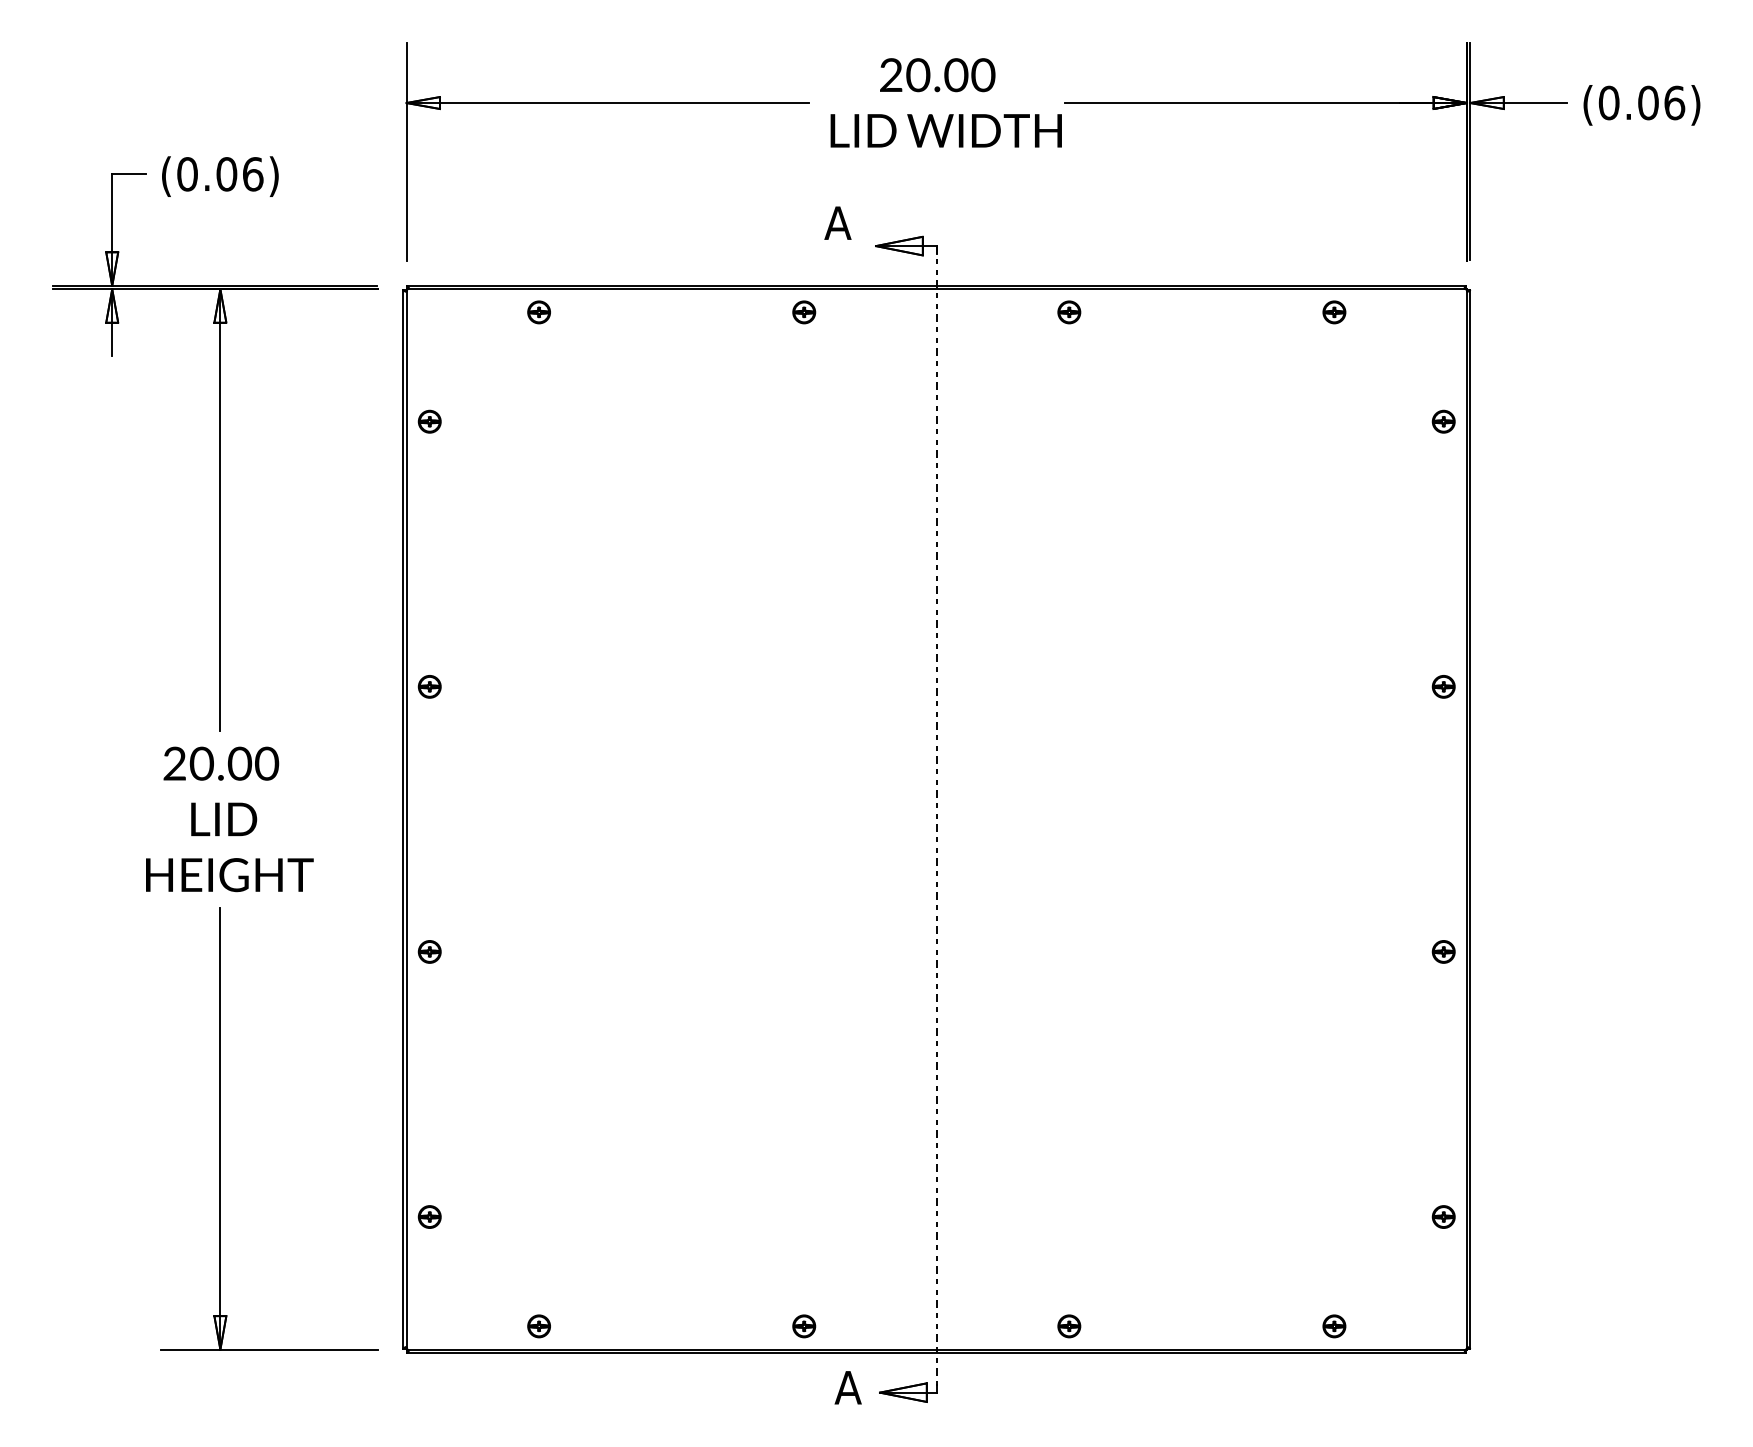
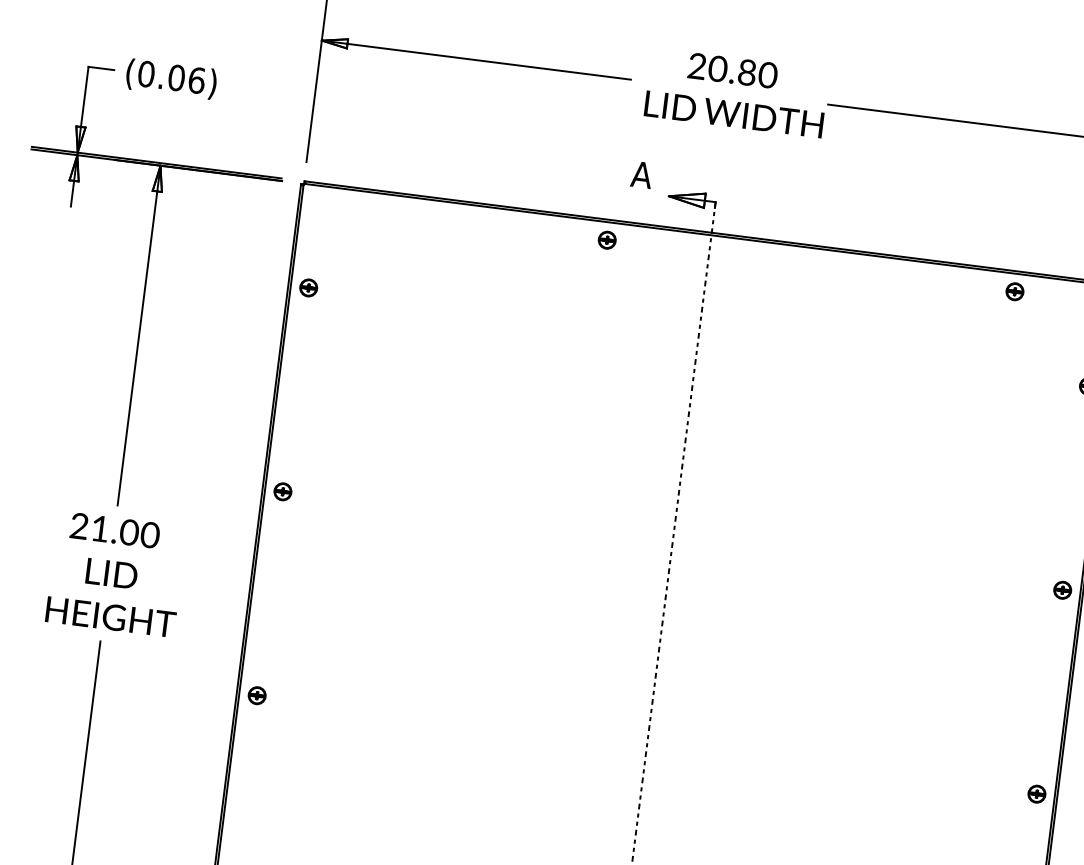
text: (956, 75) -> (747, 72), 20.00 -> 20.80
part: (538, 312) -> (402, 214), removed
part: (1069, 312) -> (811, 266), removed
text: (201, 763) -> (99, 528), 20.00 -> 21.00

